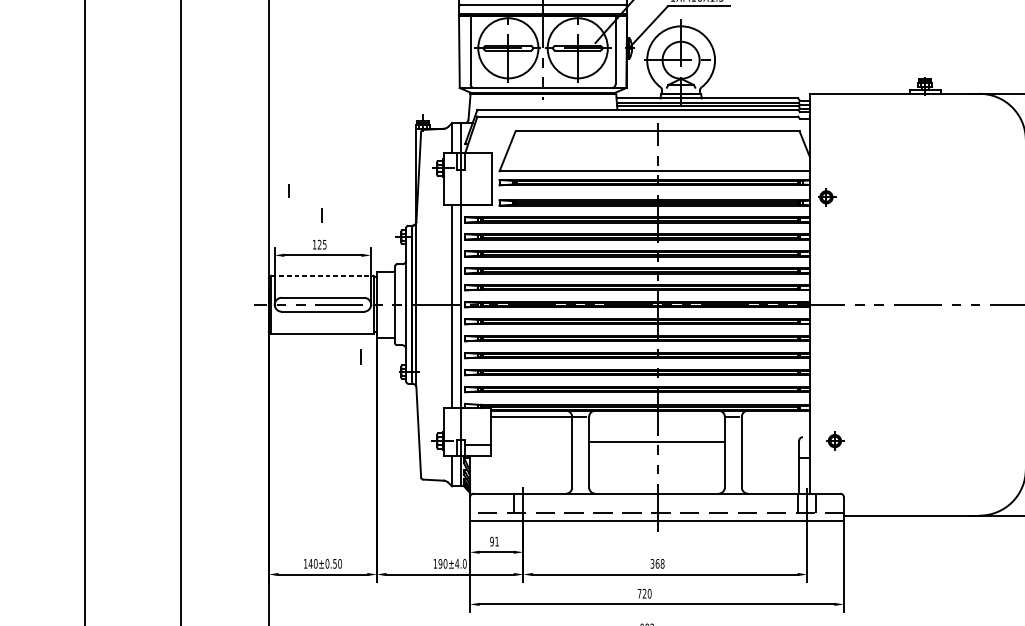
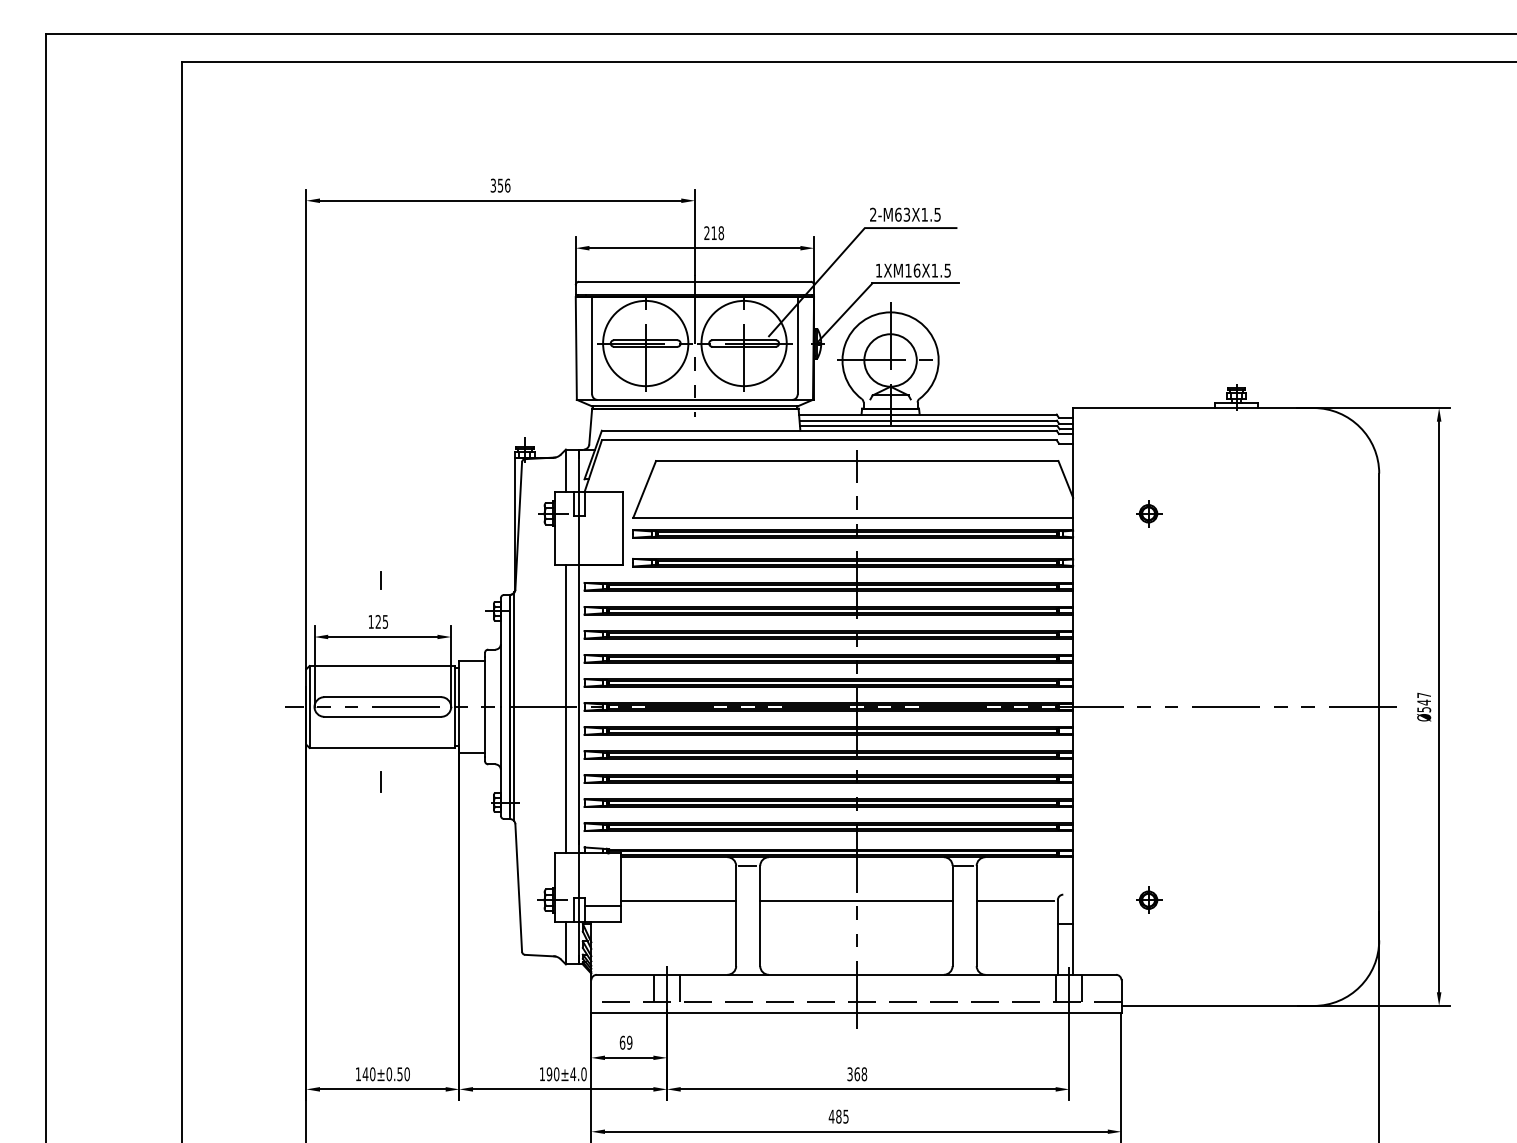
line: (288, 190) -> (334, 545), removed
part: (827, 197) -> (1149, 513), moved
line: (322, 276) -> (382, 666), dashed -> solid
line: (360, 357) -> (380, 781), moved
line: (531, 417) -> (678, 901), moved
part: (835, 440) -> (1149, 899), moved
line: (768, 441) -> (1014, 901), added
line: (532, 503) -> (680, 988), added
text: (494, 541) -> (625, 1042), 91 -> 69
text: (644, 593) -> (838, 1116), 720 -> 485

